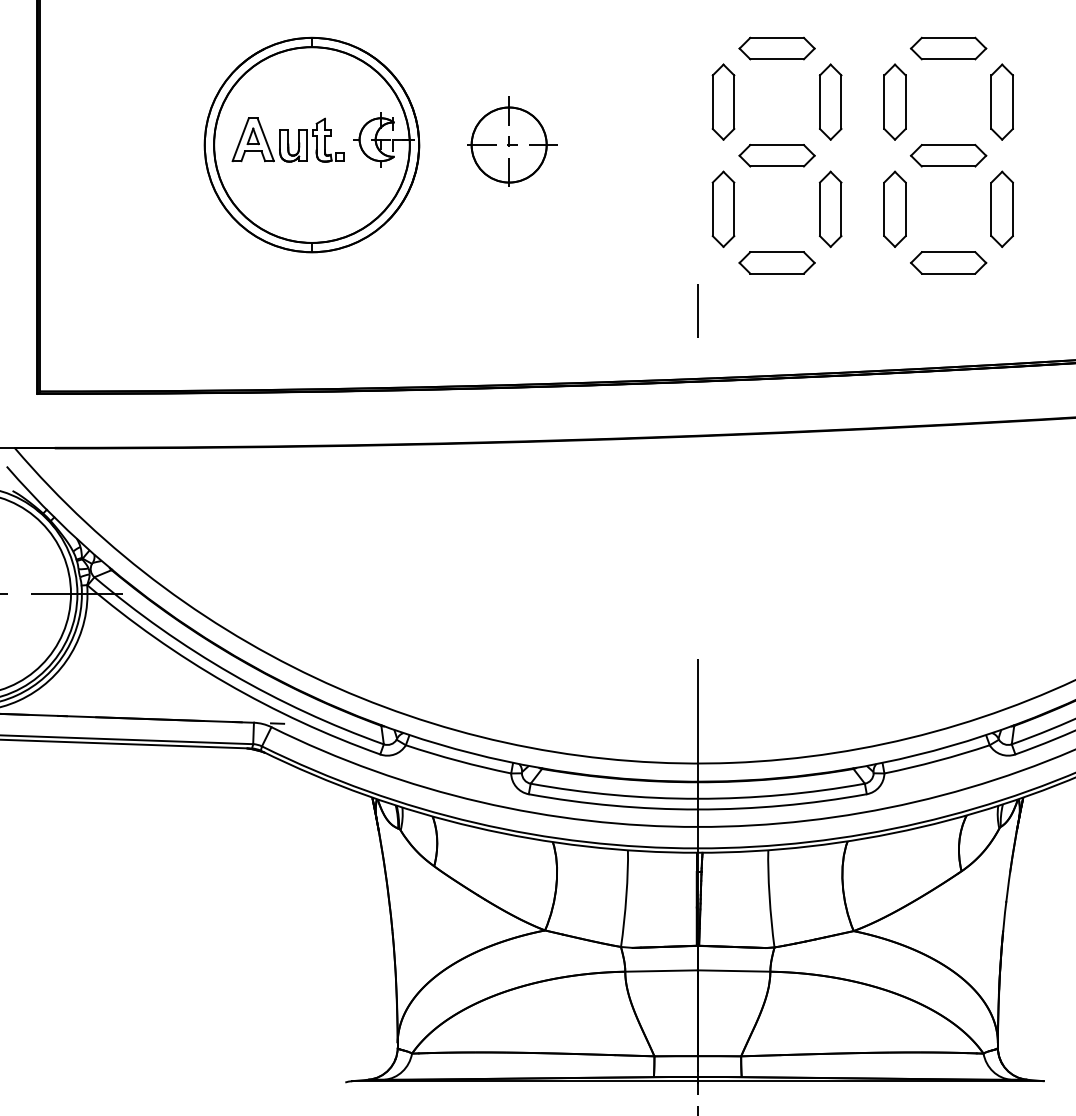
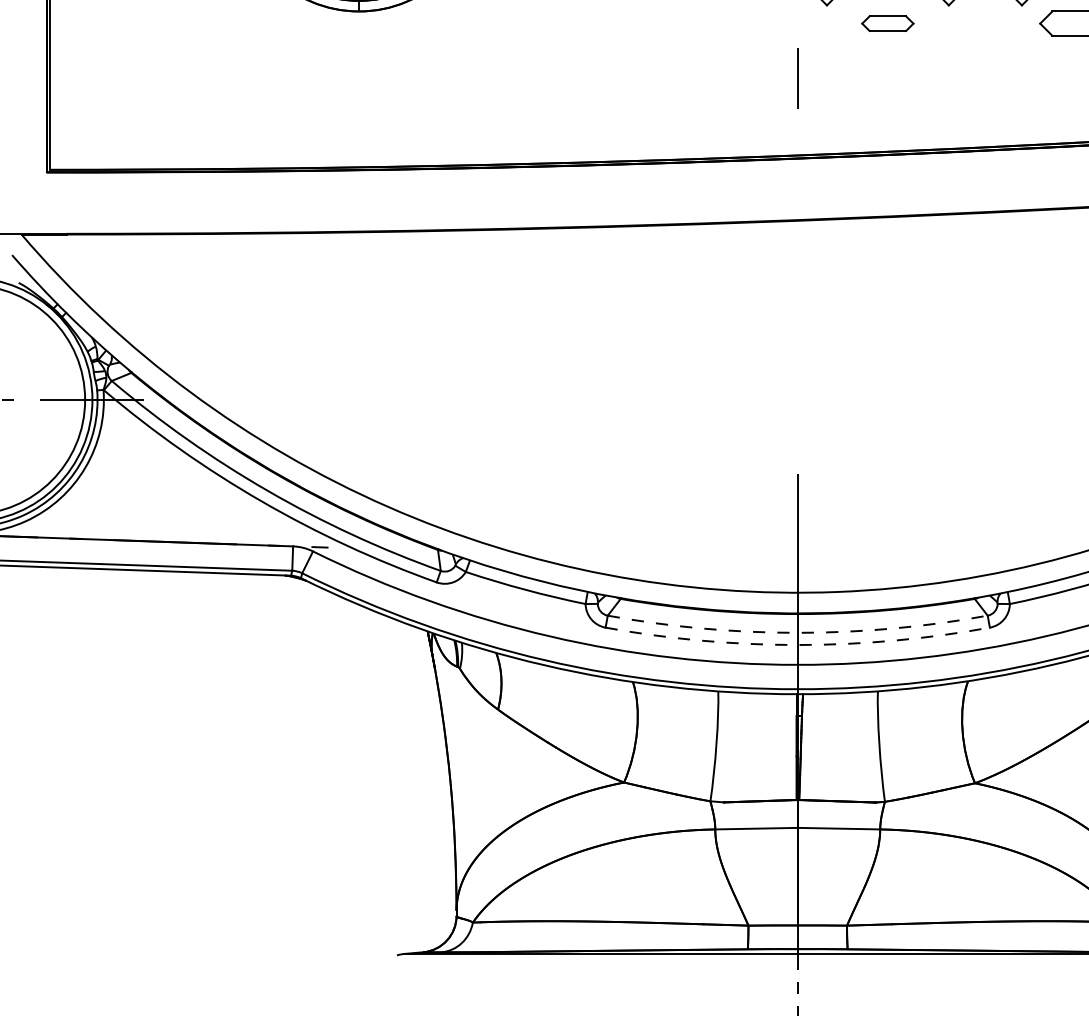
part: (776, 262) -> (887, 23), size x0.6
arc: (697, 798) -> (797, 632), solid -> dashed
arc: (697, 809) -> (797, 645), solid -> dashed

